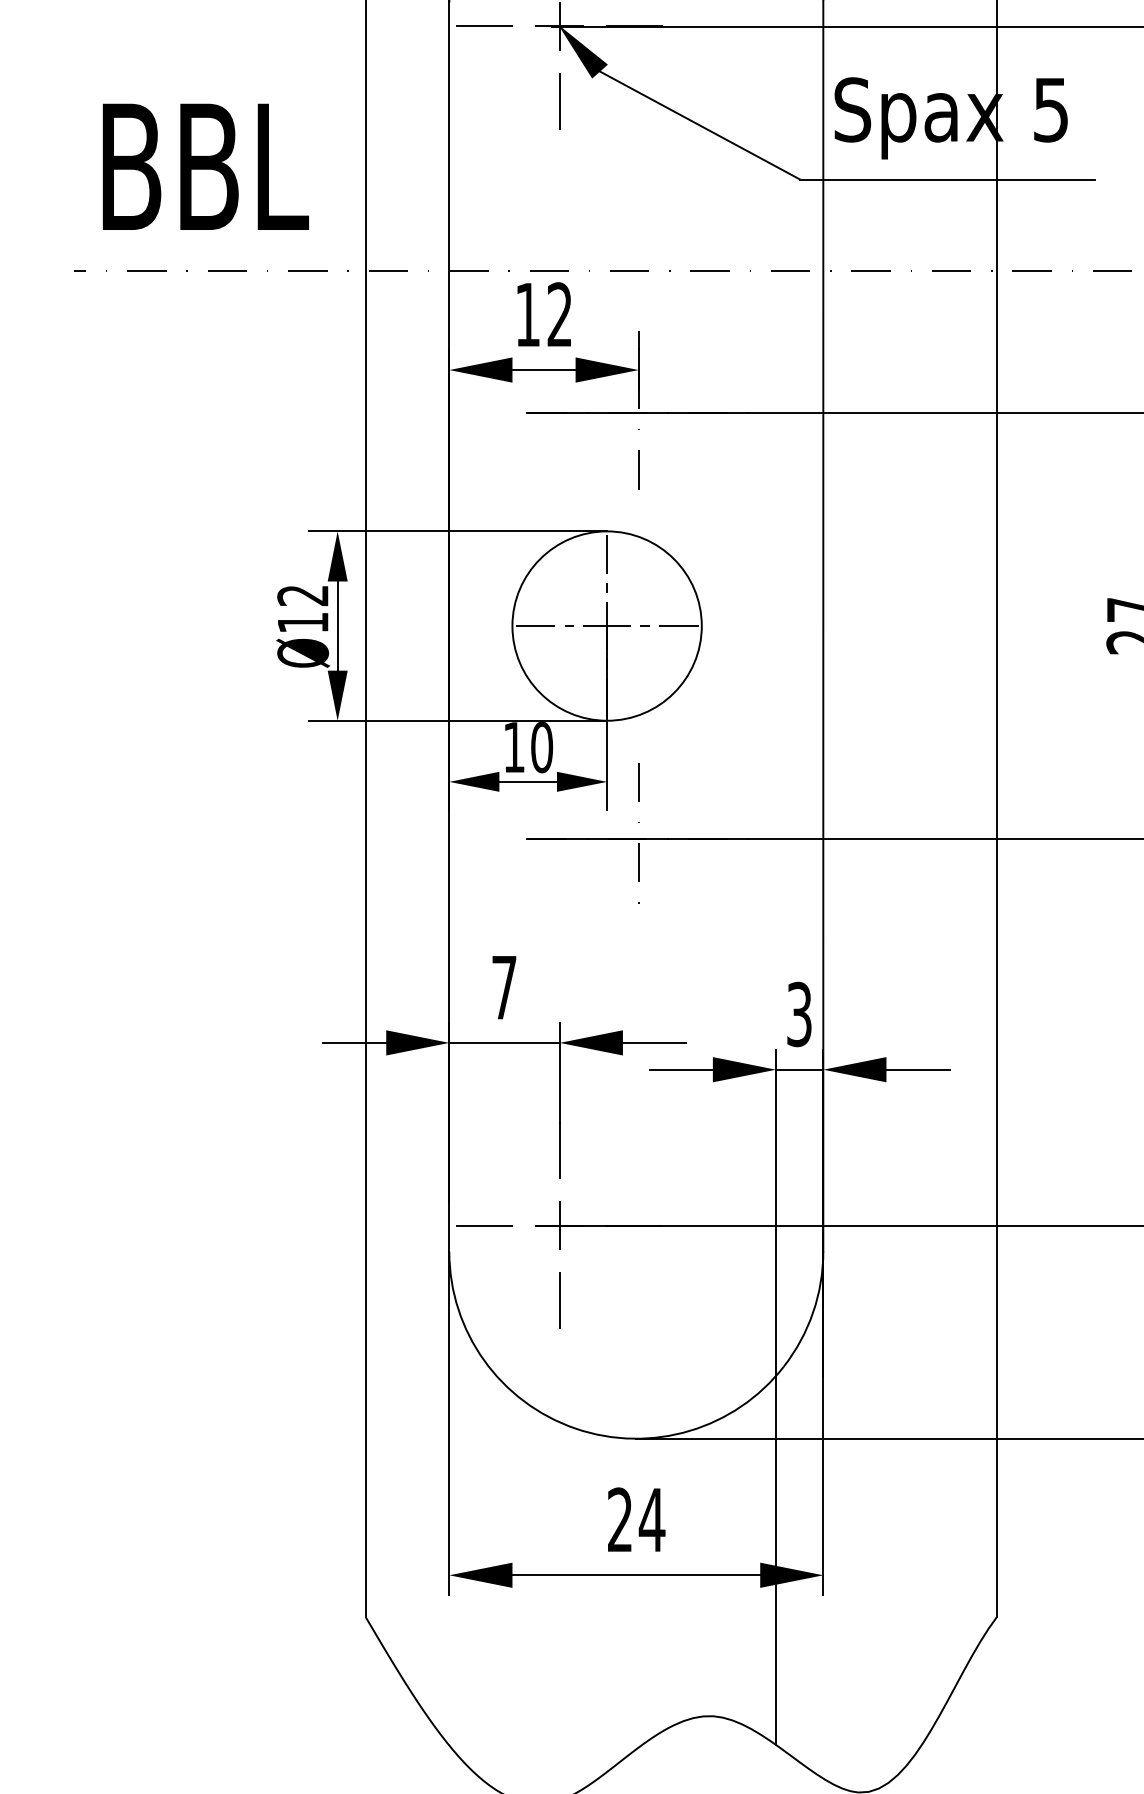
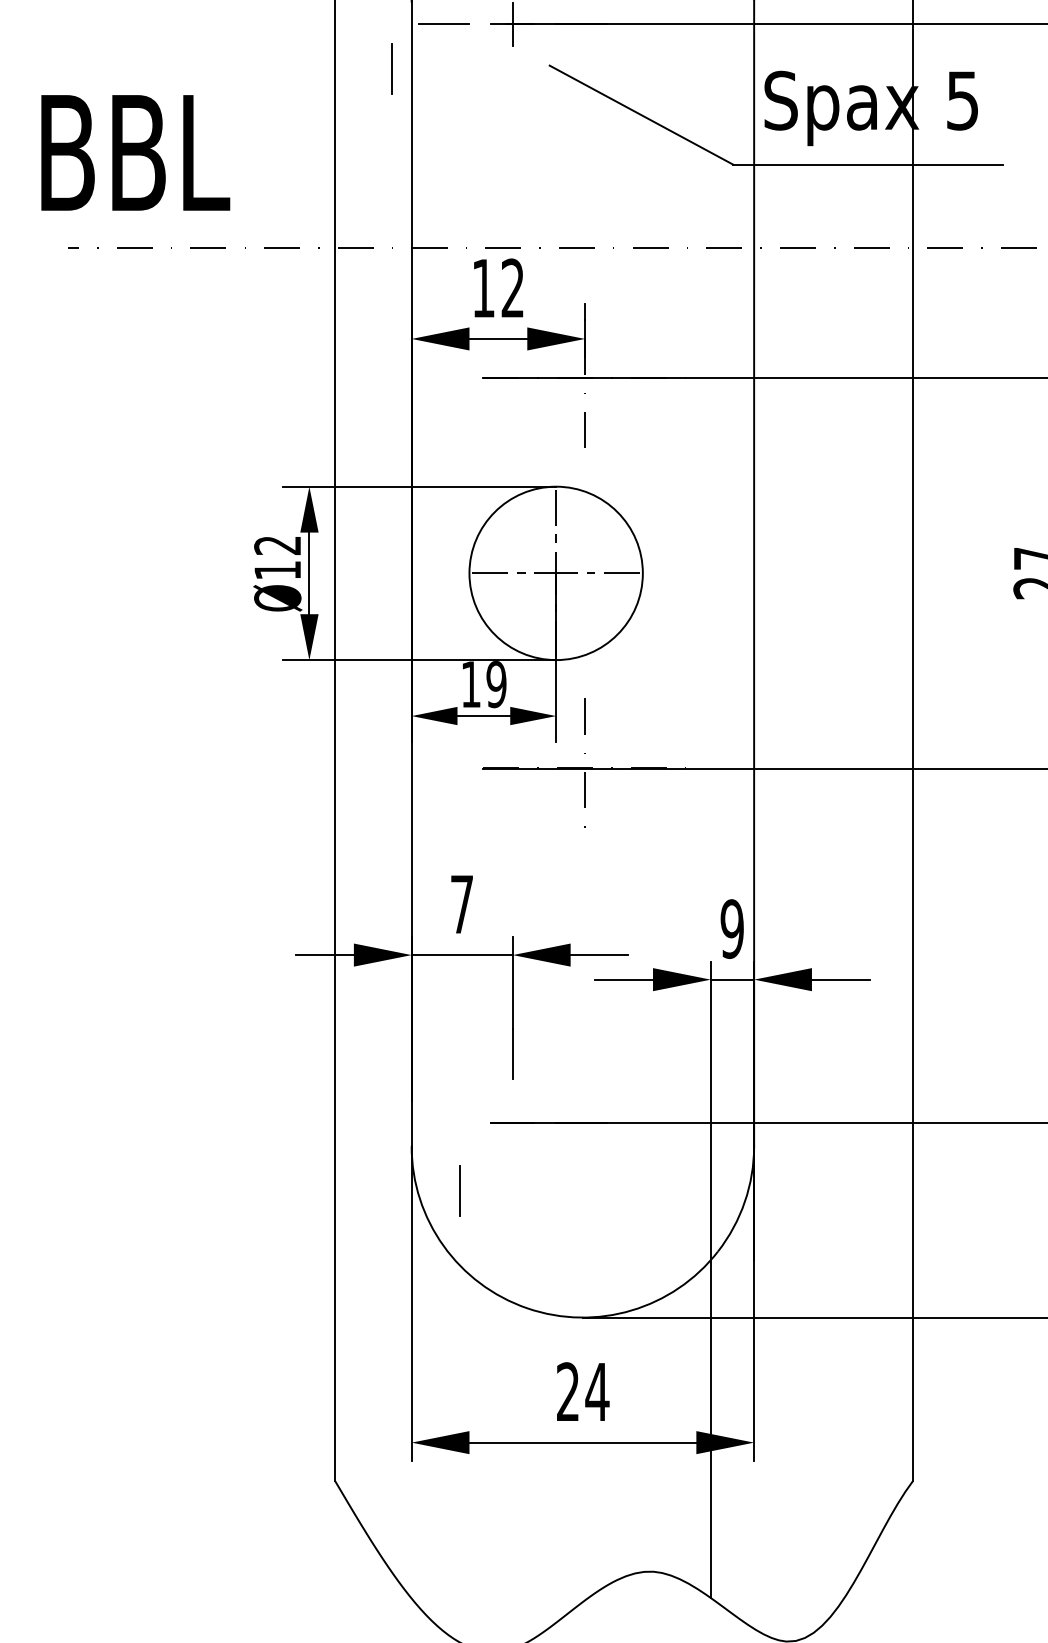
fill: (582, 51) -> (533, 47), removed
line: (559, 100) -> (391, 68), moved
text: (205, 166) -> (135, 152), moved
text: (541, 747) -> (496, 684), 10 -> 19
text: (798, 1013) -> (731, 928), 3 -> 9
line: (484, 1225) -> (443, 1122), removed
line: (559, 1225) -> (512, 1122), removed
line: (559, 1299) -> (459, 1190), moved

